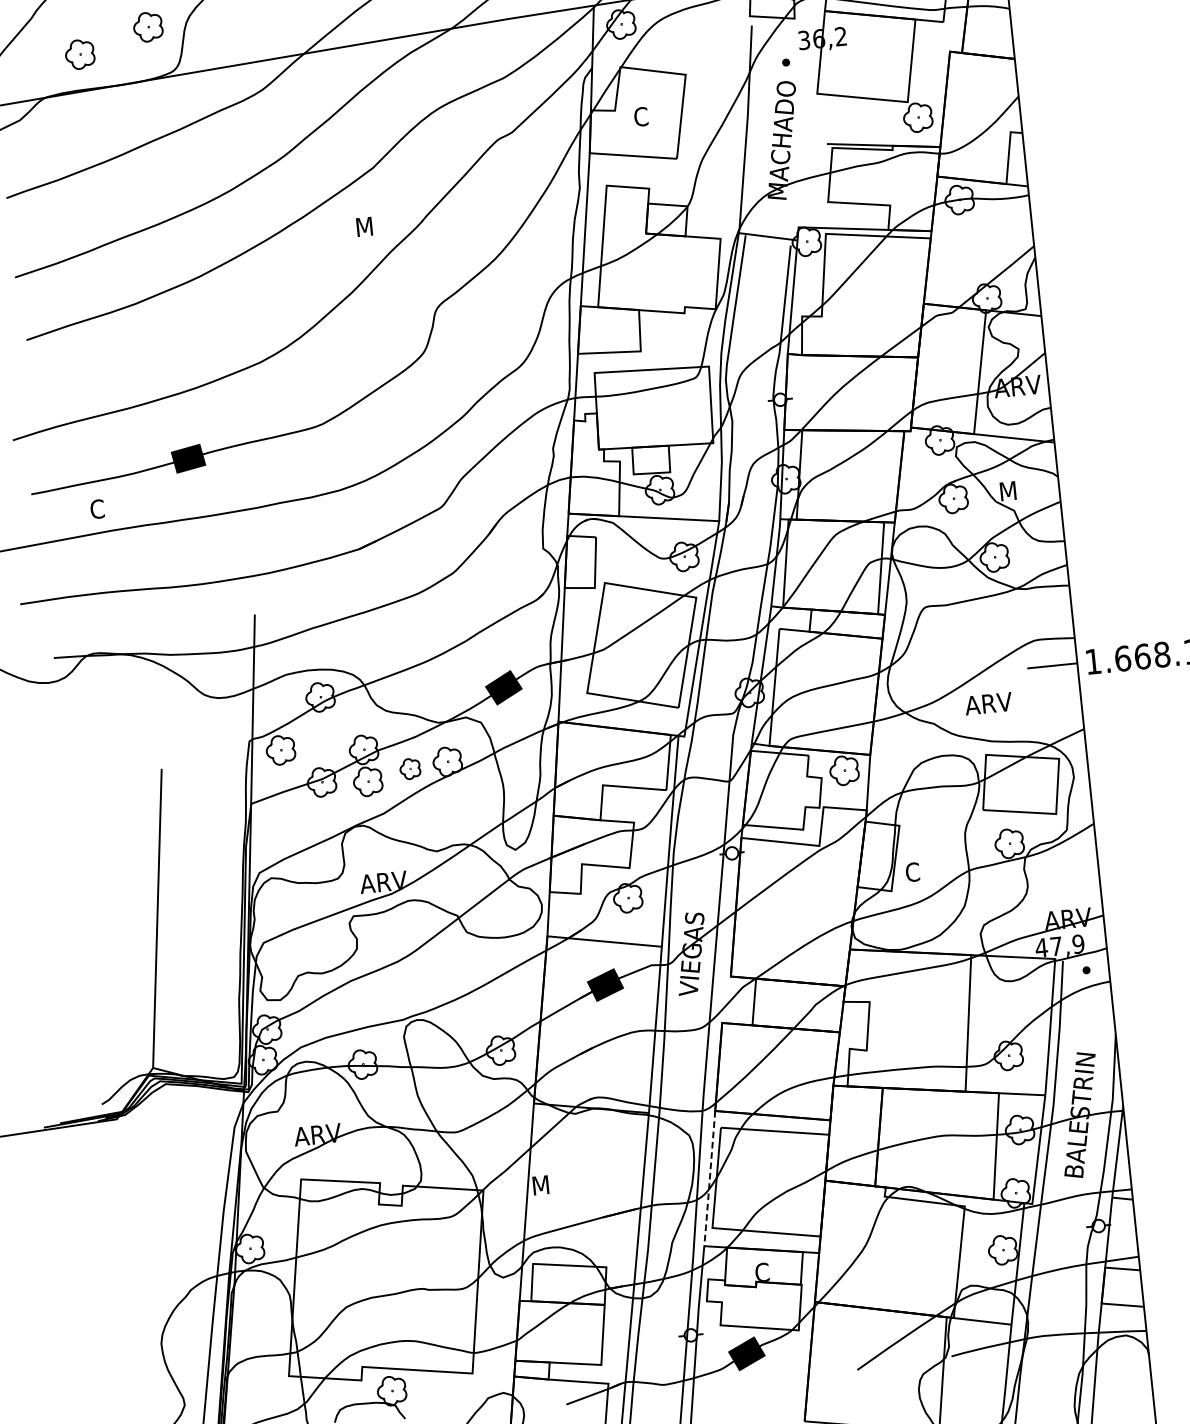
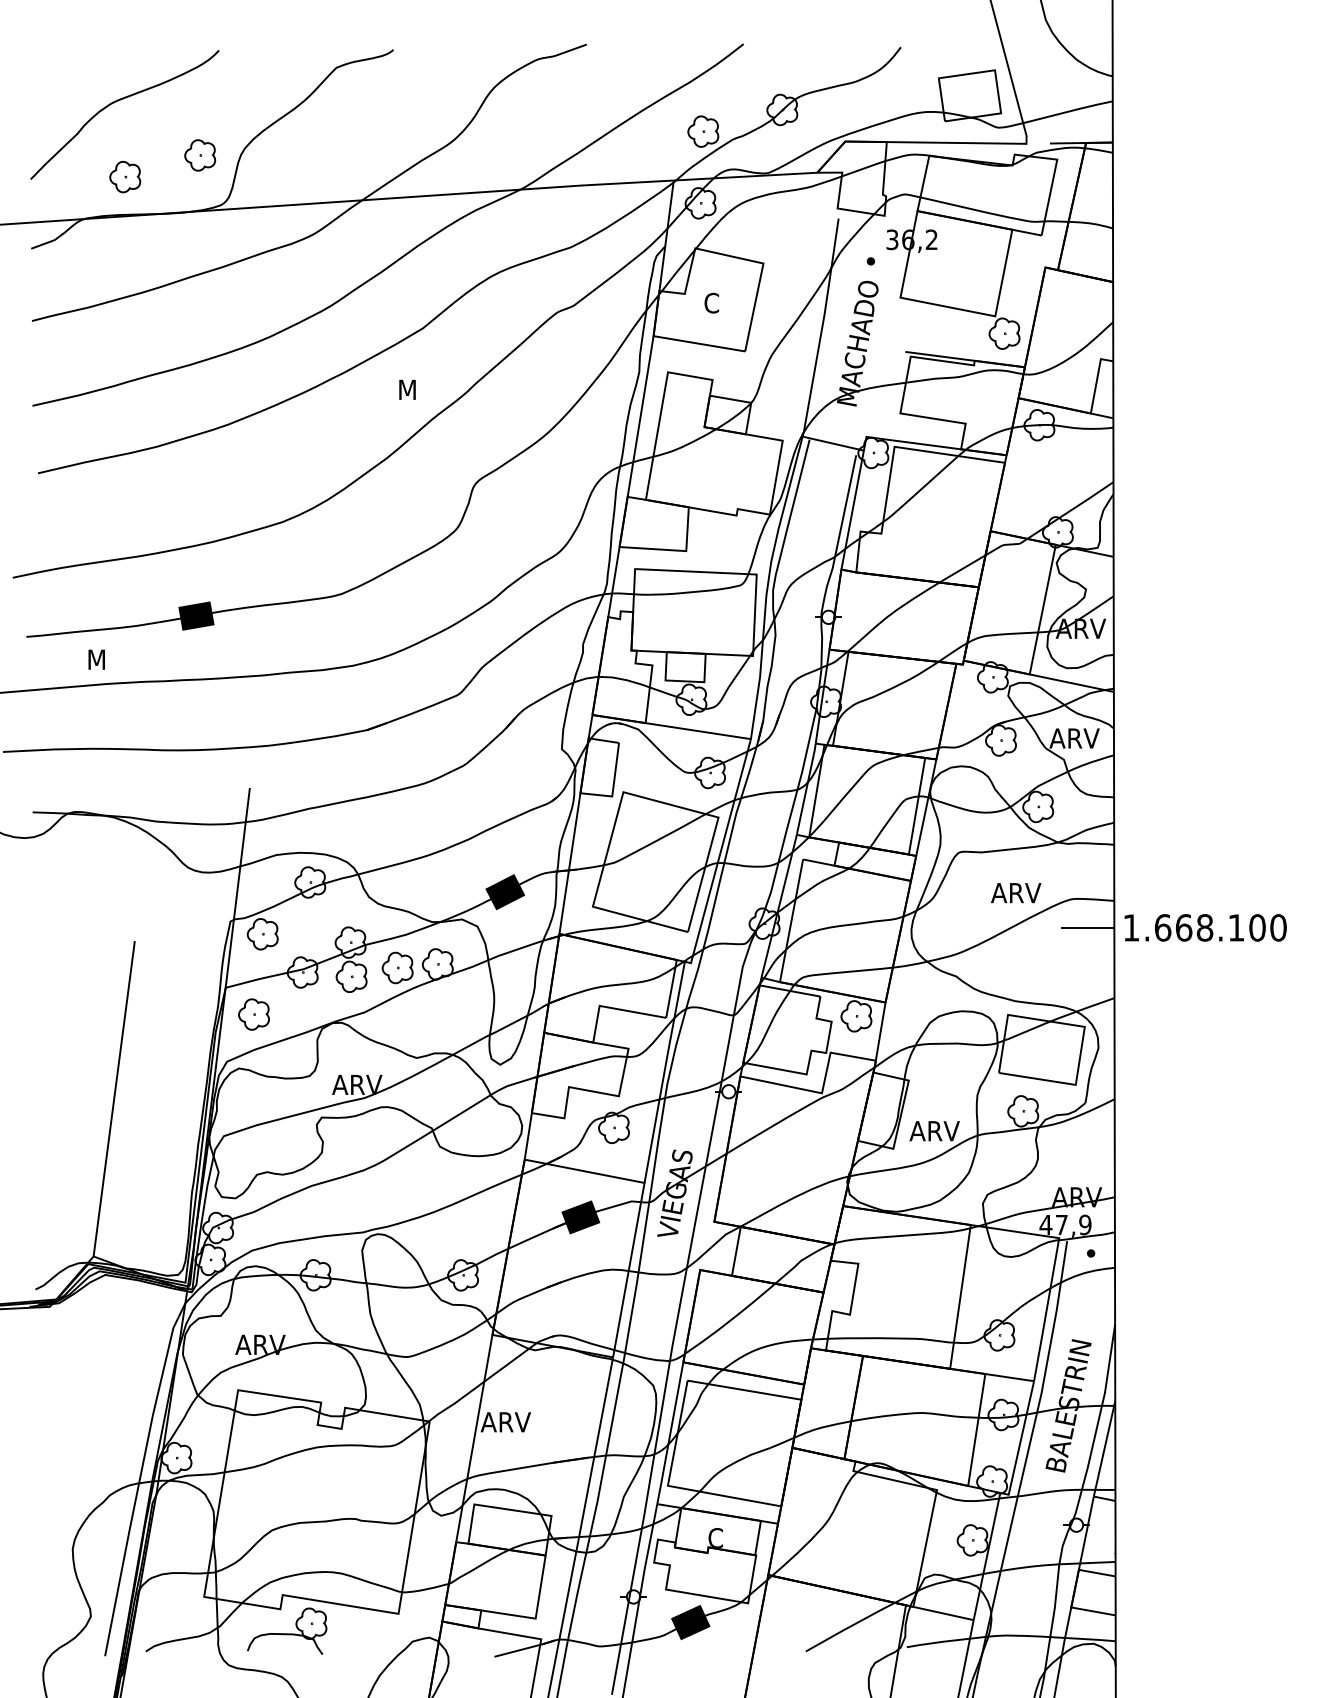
text: (1022, 489) -> (1074, 738), M -> ARV
text: (98, 508) -> (95, 659), C -> M
text: (988, 704) -> (1016, 893), moved
part: (410, 768) -> (397, 967), size x1.43
part: (279, 826) -> (253, 1014), added
text: (928, 870) -> (934, 1130), C -> ARV
line: (710, 1179) -> (670, 1434), dashed -> solid
text: (554, 1184) -> (505, 1422), M -> ARV

